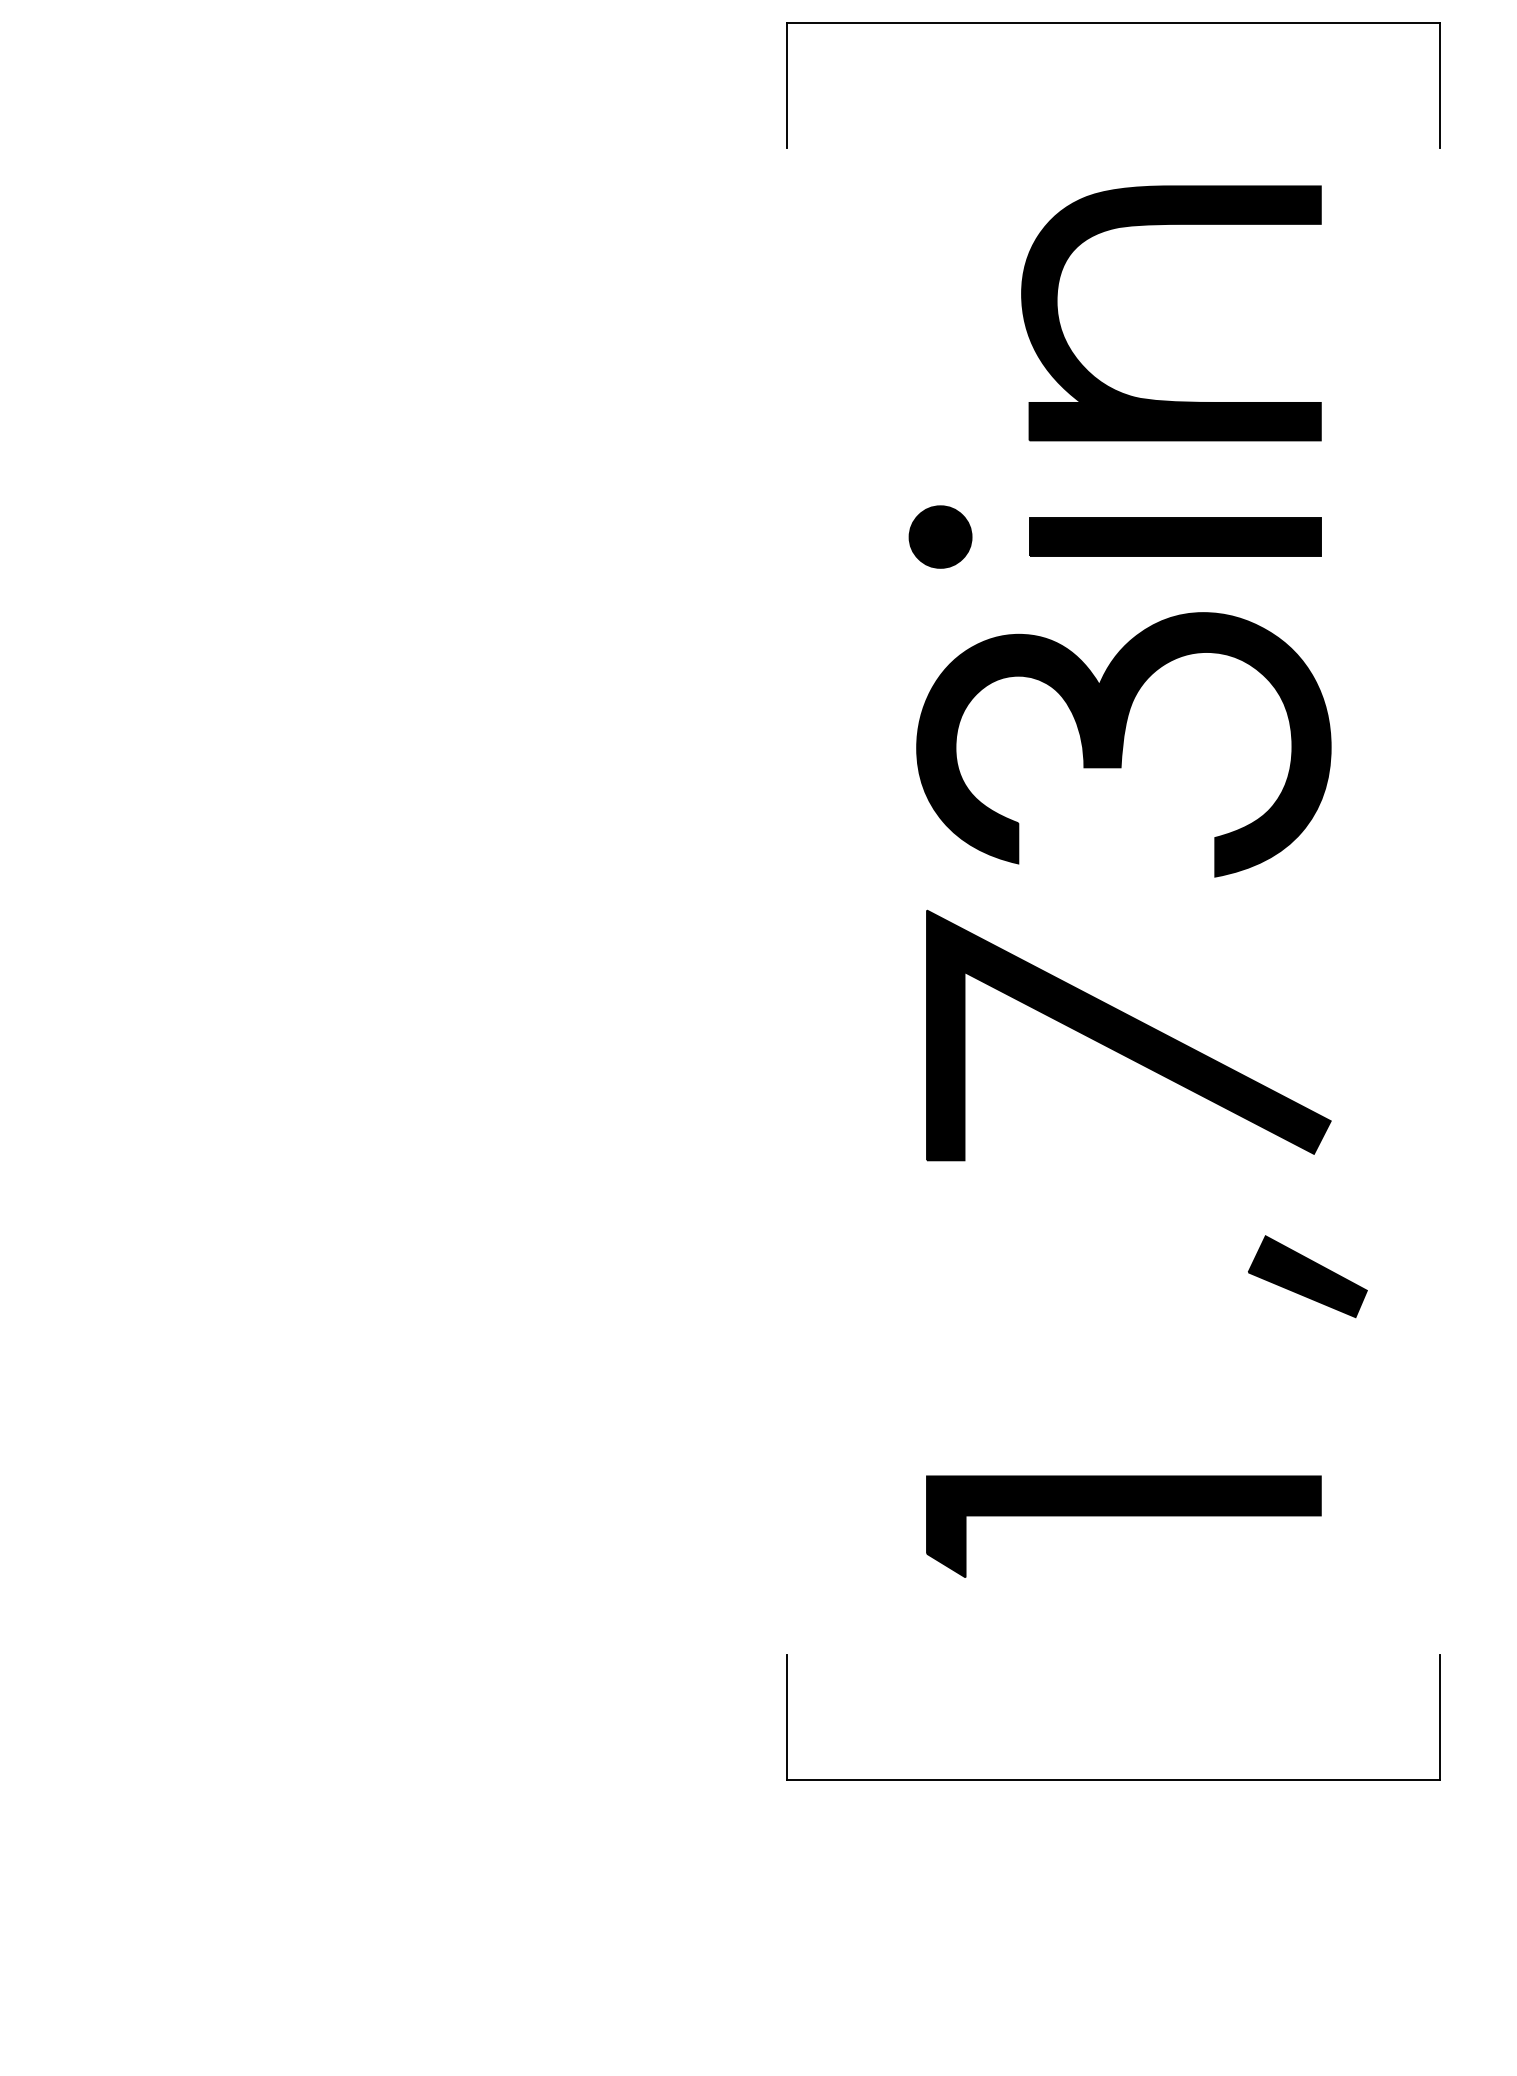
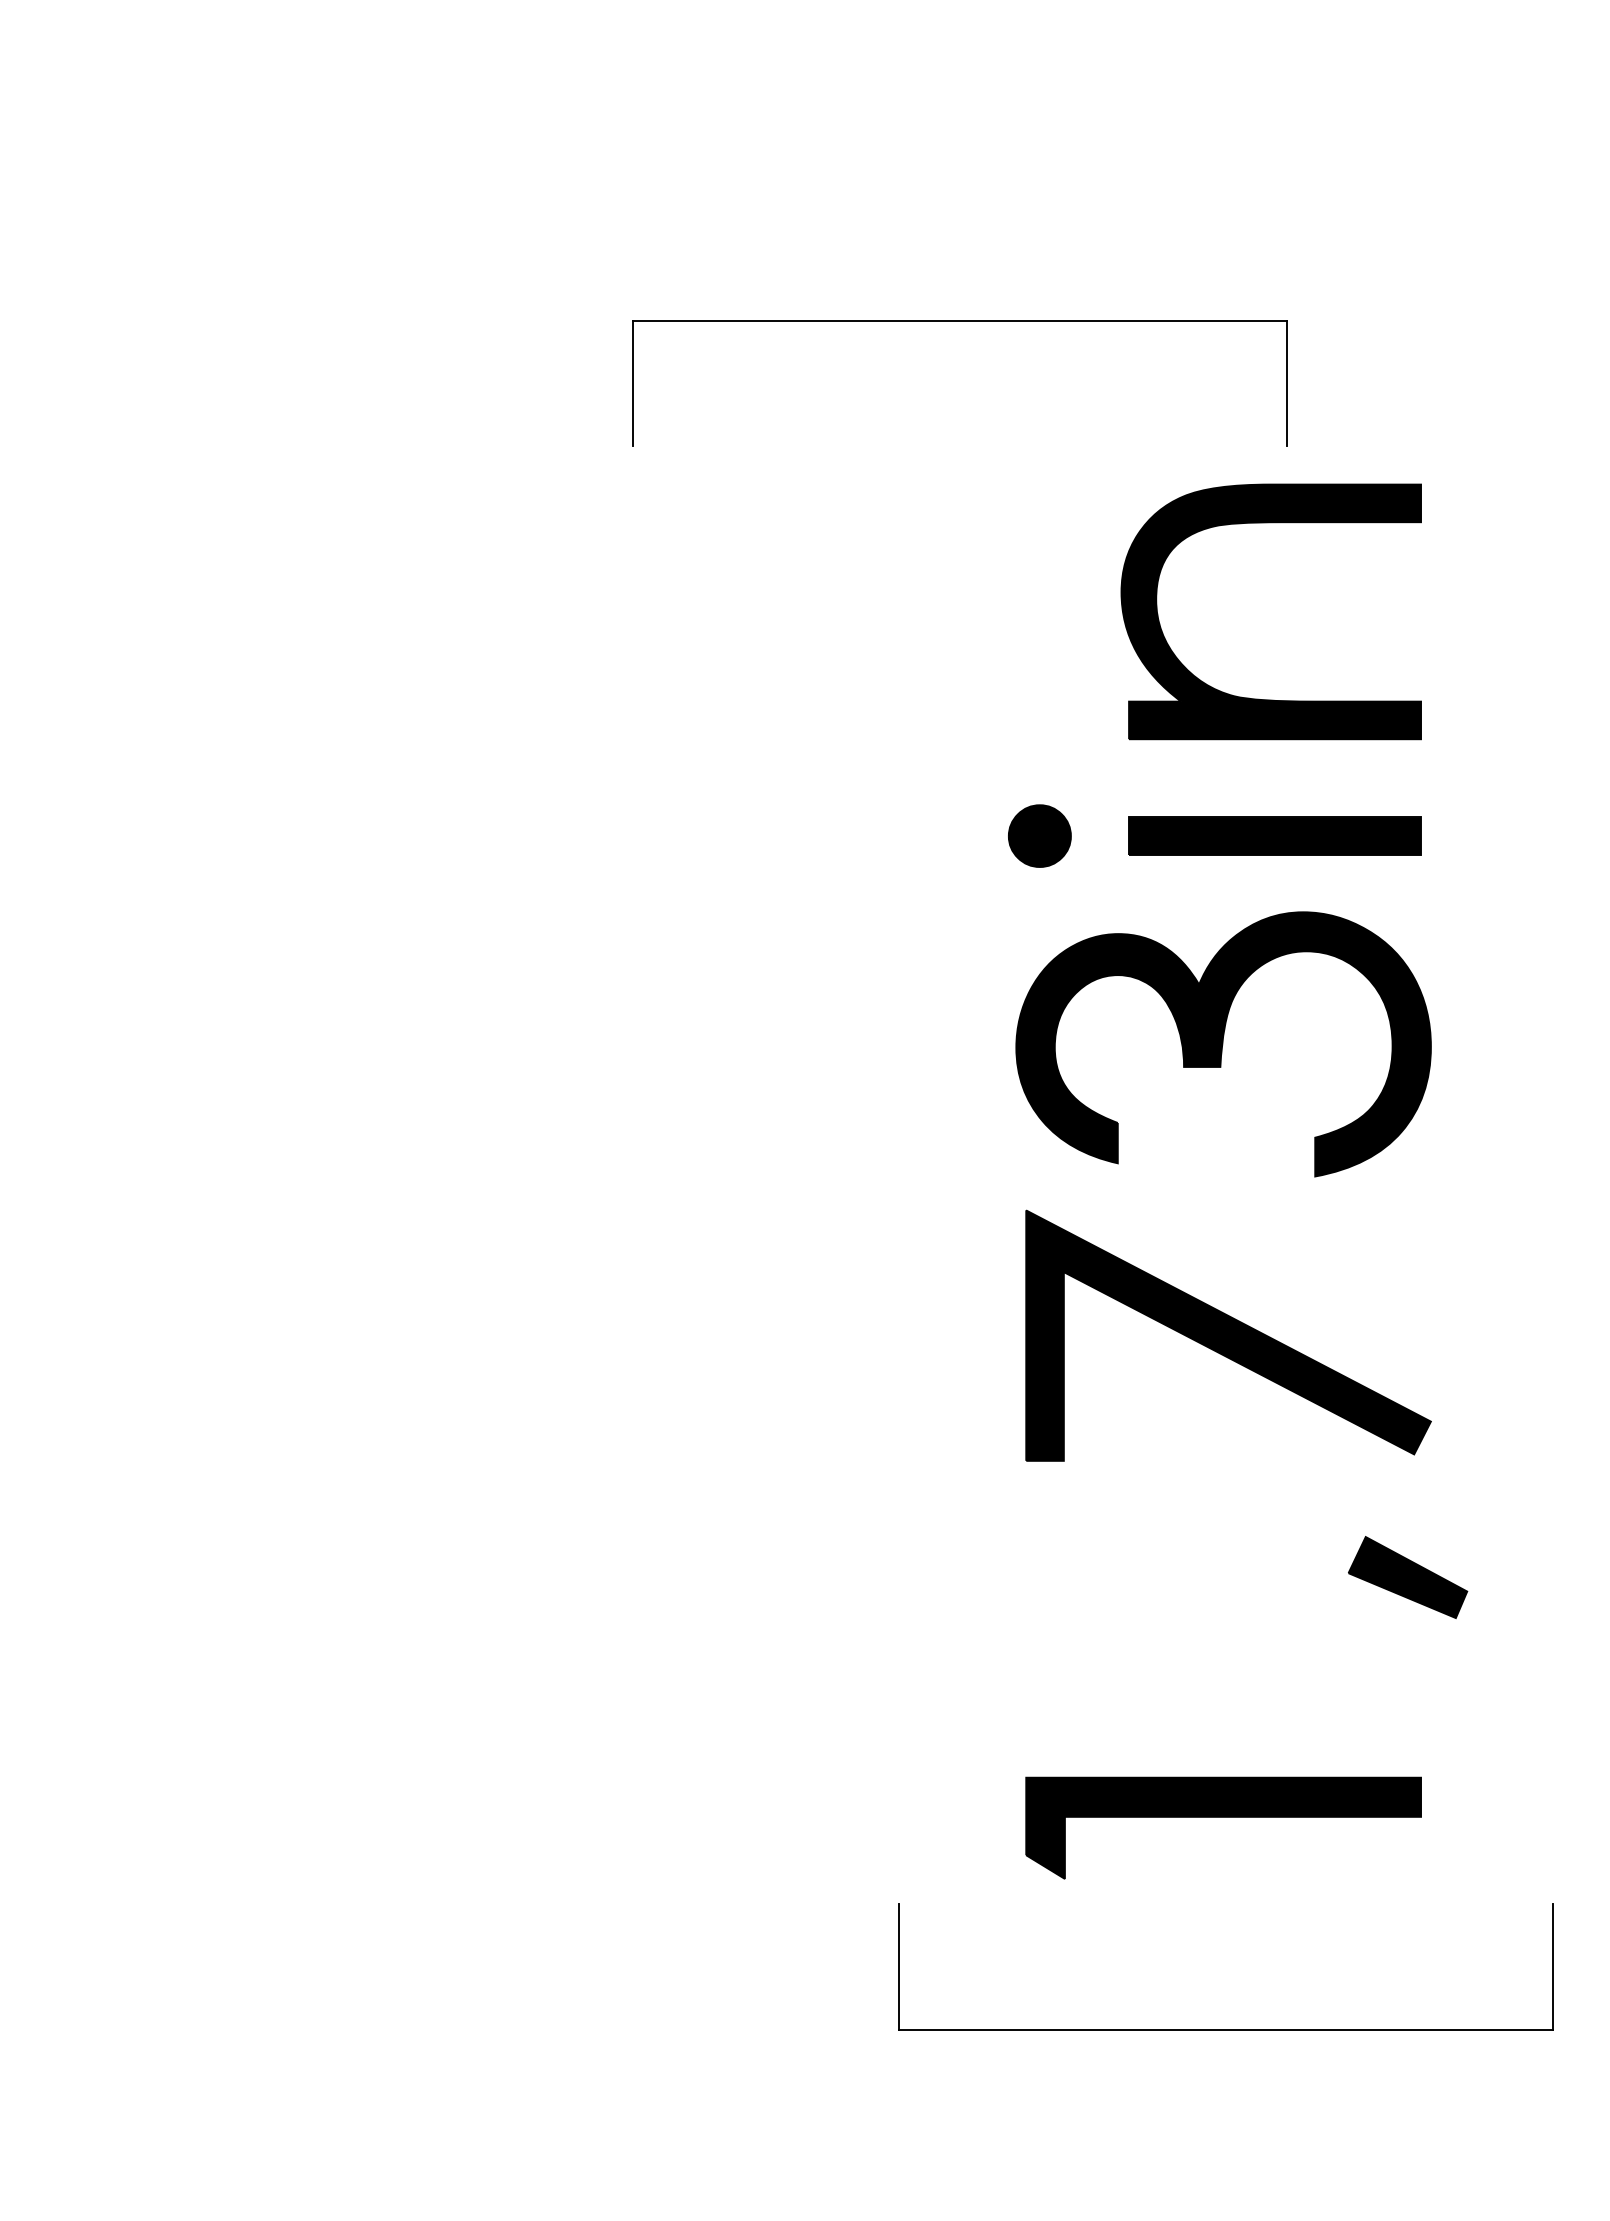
part: (1112, 23) -> (959, 321), moved
part: (1112, 1780) -> (1225, 2029), moved

